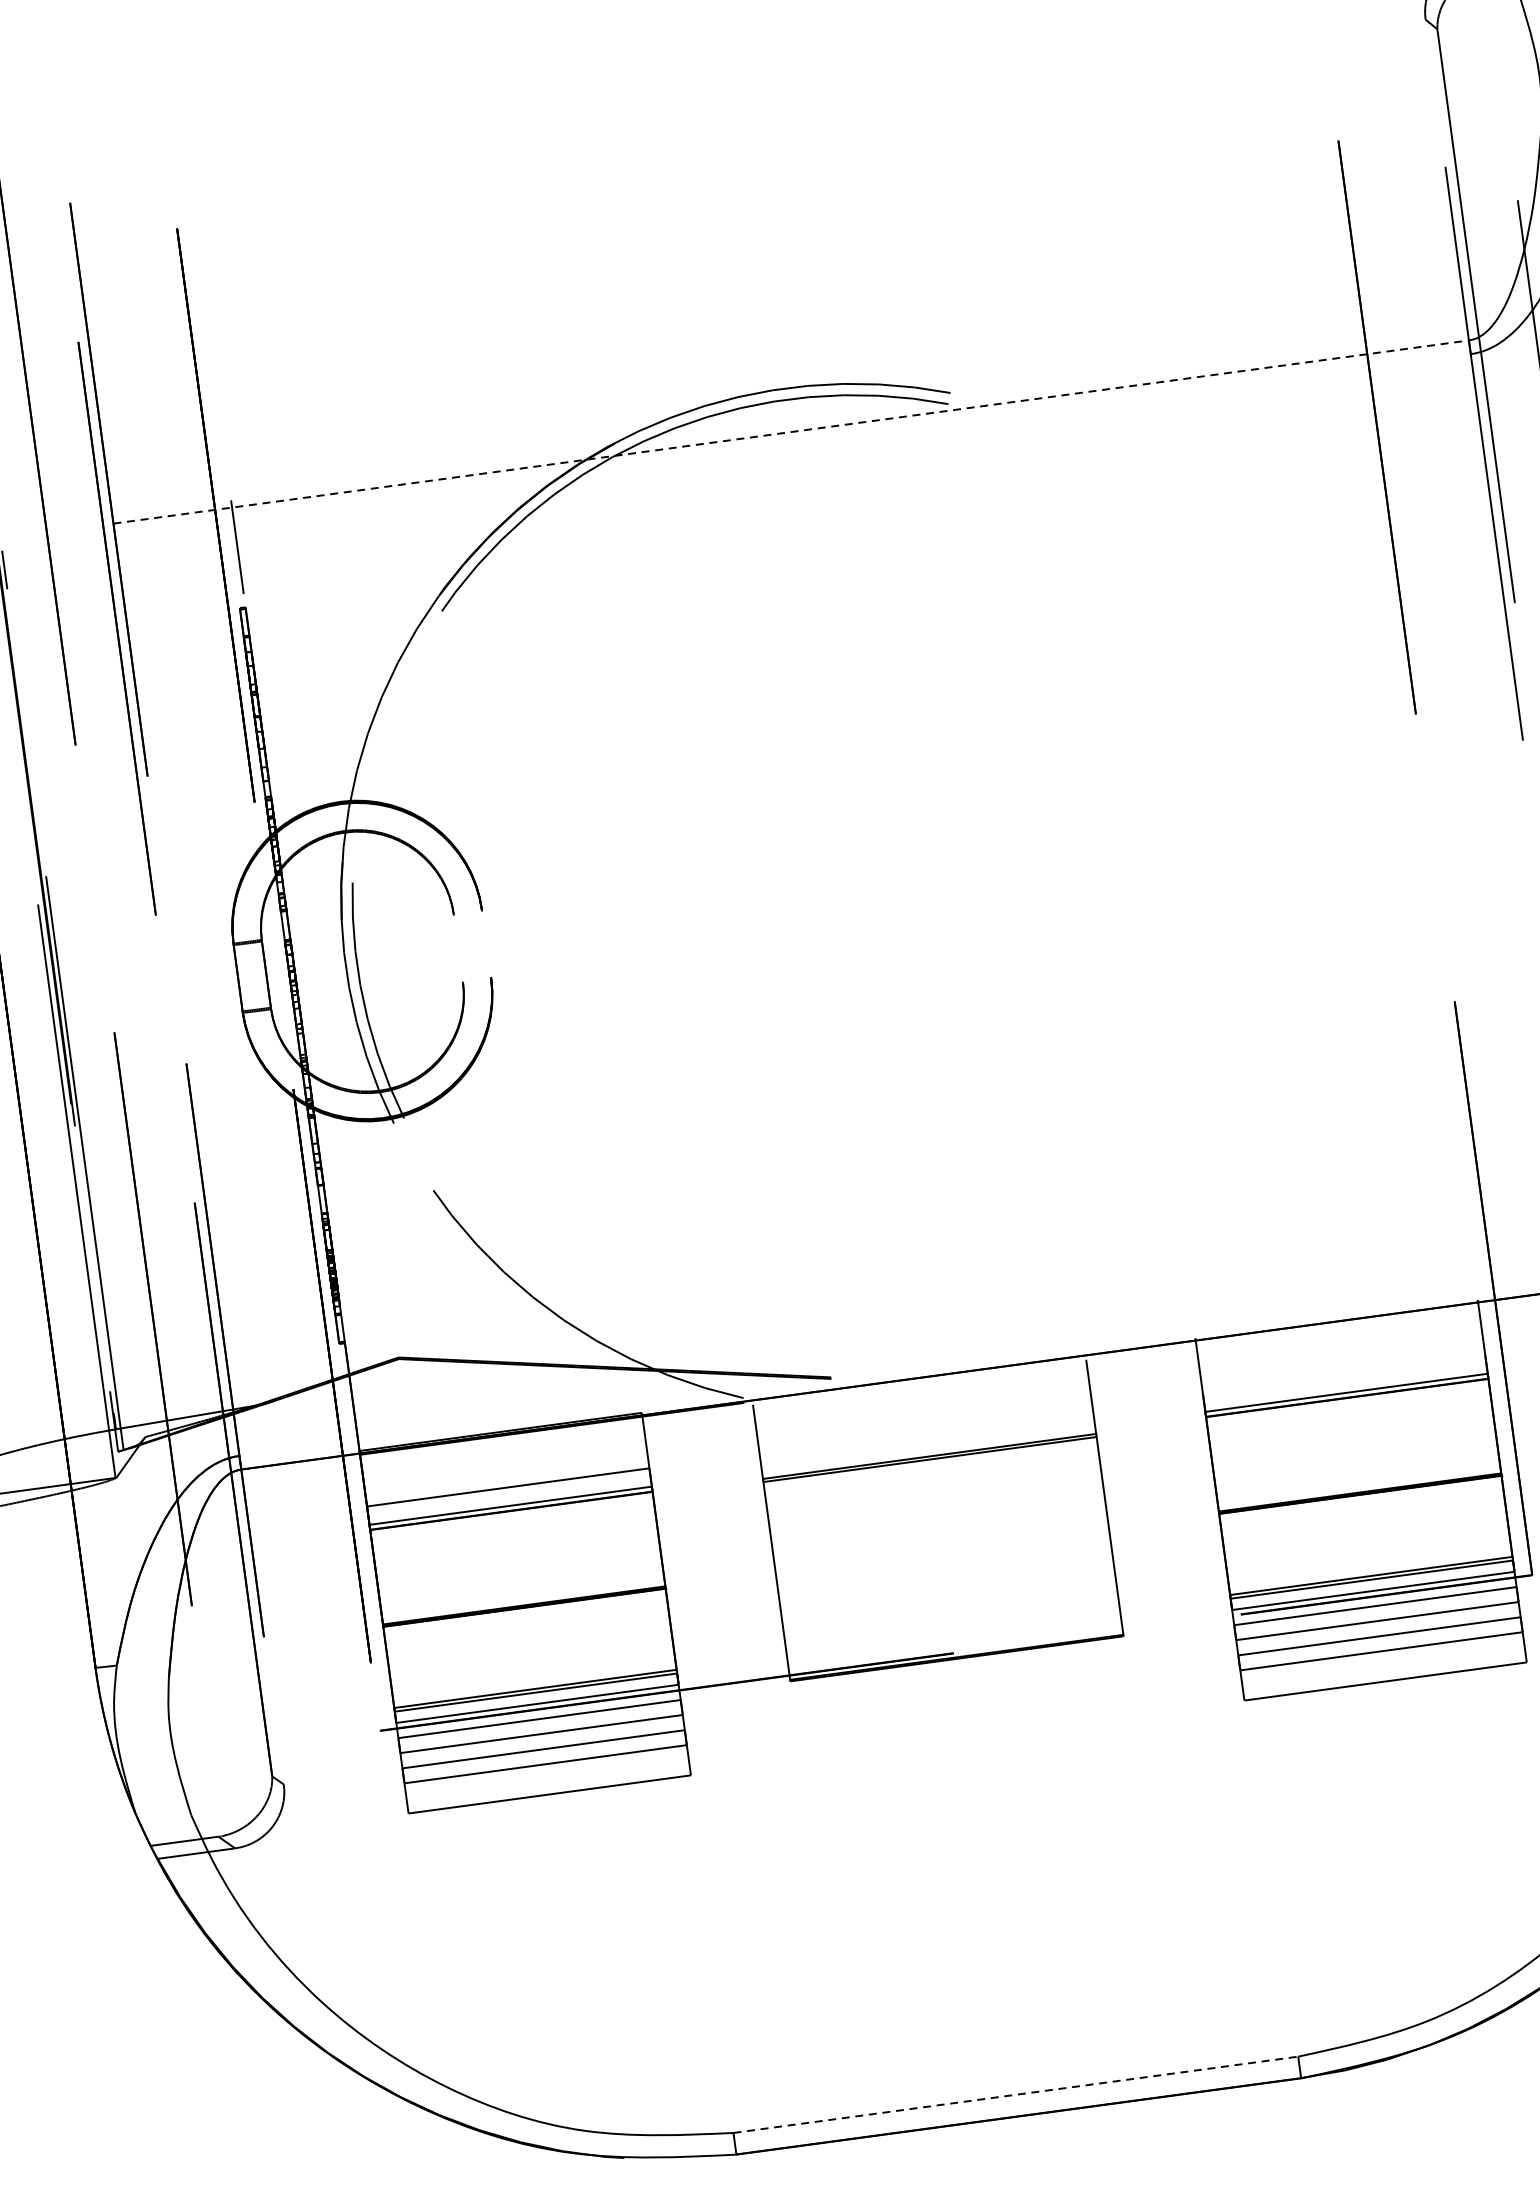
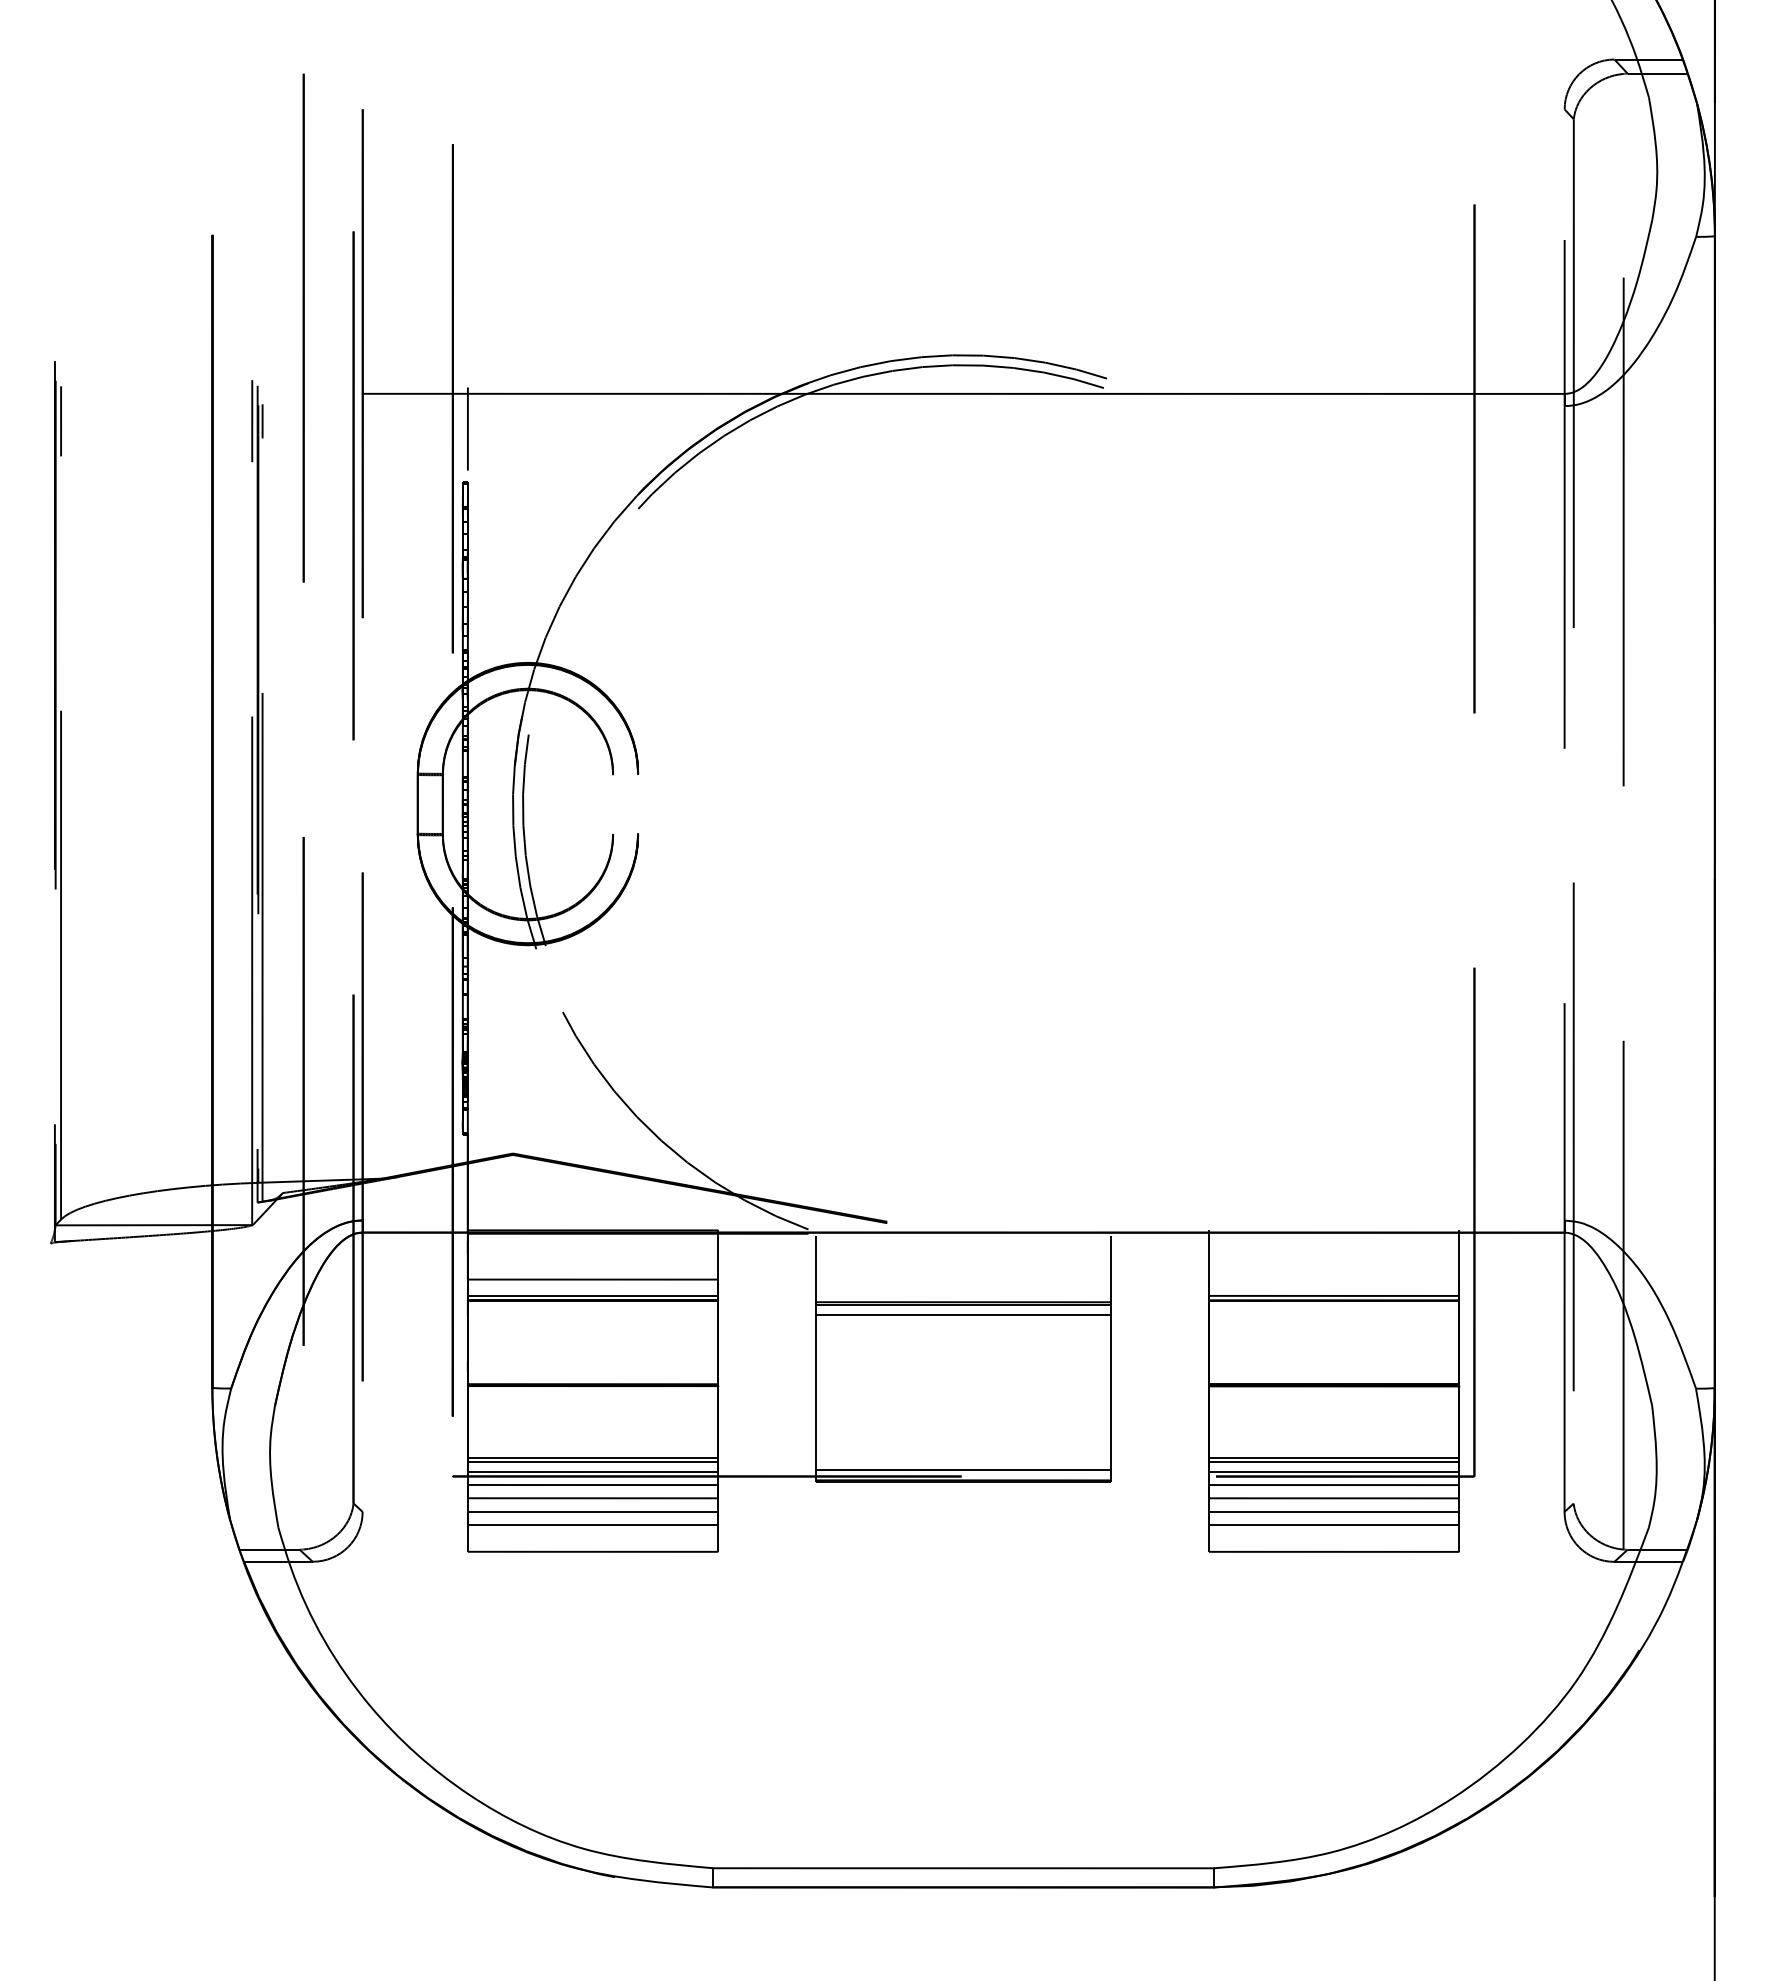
line: (790, 431) -> (963, 393), dashed -> solid
line: (931, 1471) -> (963, 1315), added
line: (955, 1646) -> (963, 1470), added
line: (1016, 2094) -> (964, 1868), dashed -> solid

